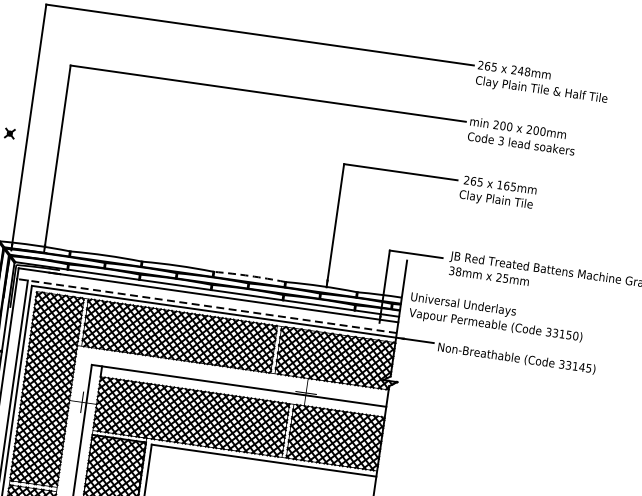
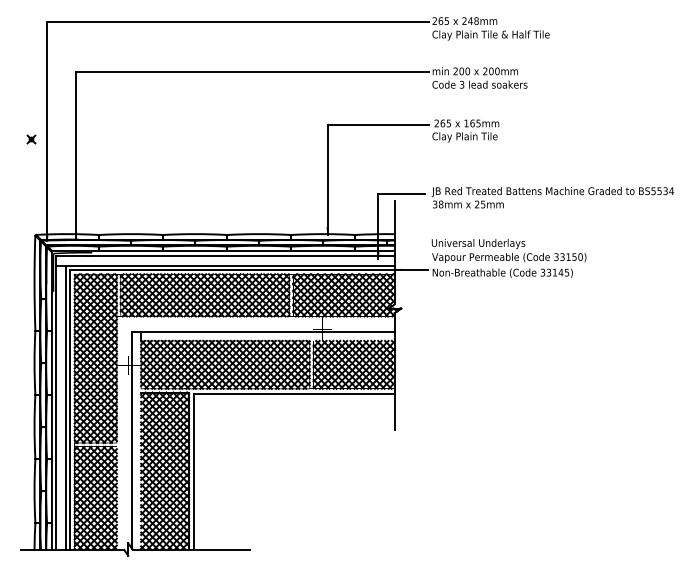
arc: (250, 276) -> (259, 234), dashed -> solid
line: (206, 305) -> (224, 265), dashed -> solid
text: (496, 317) -> (508, 250), moved

